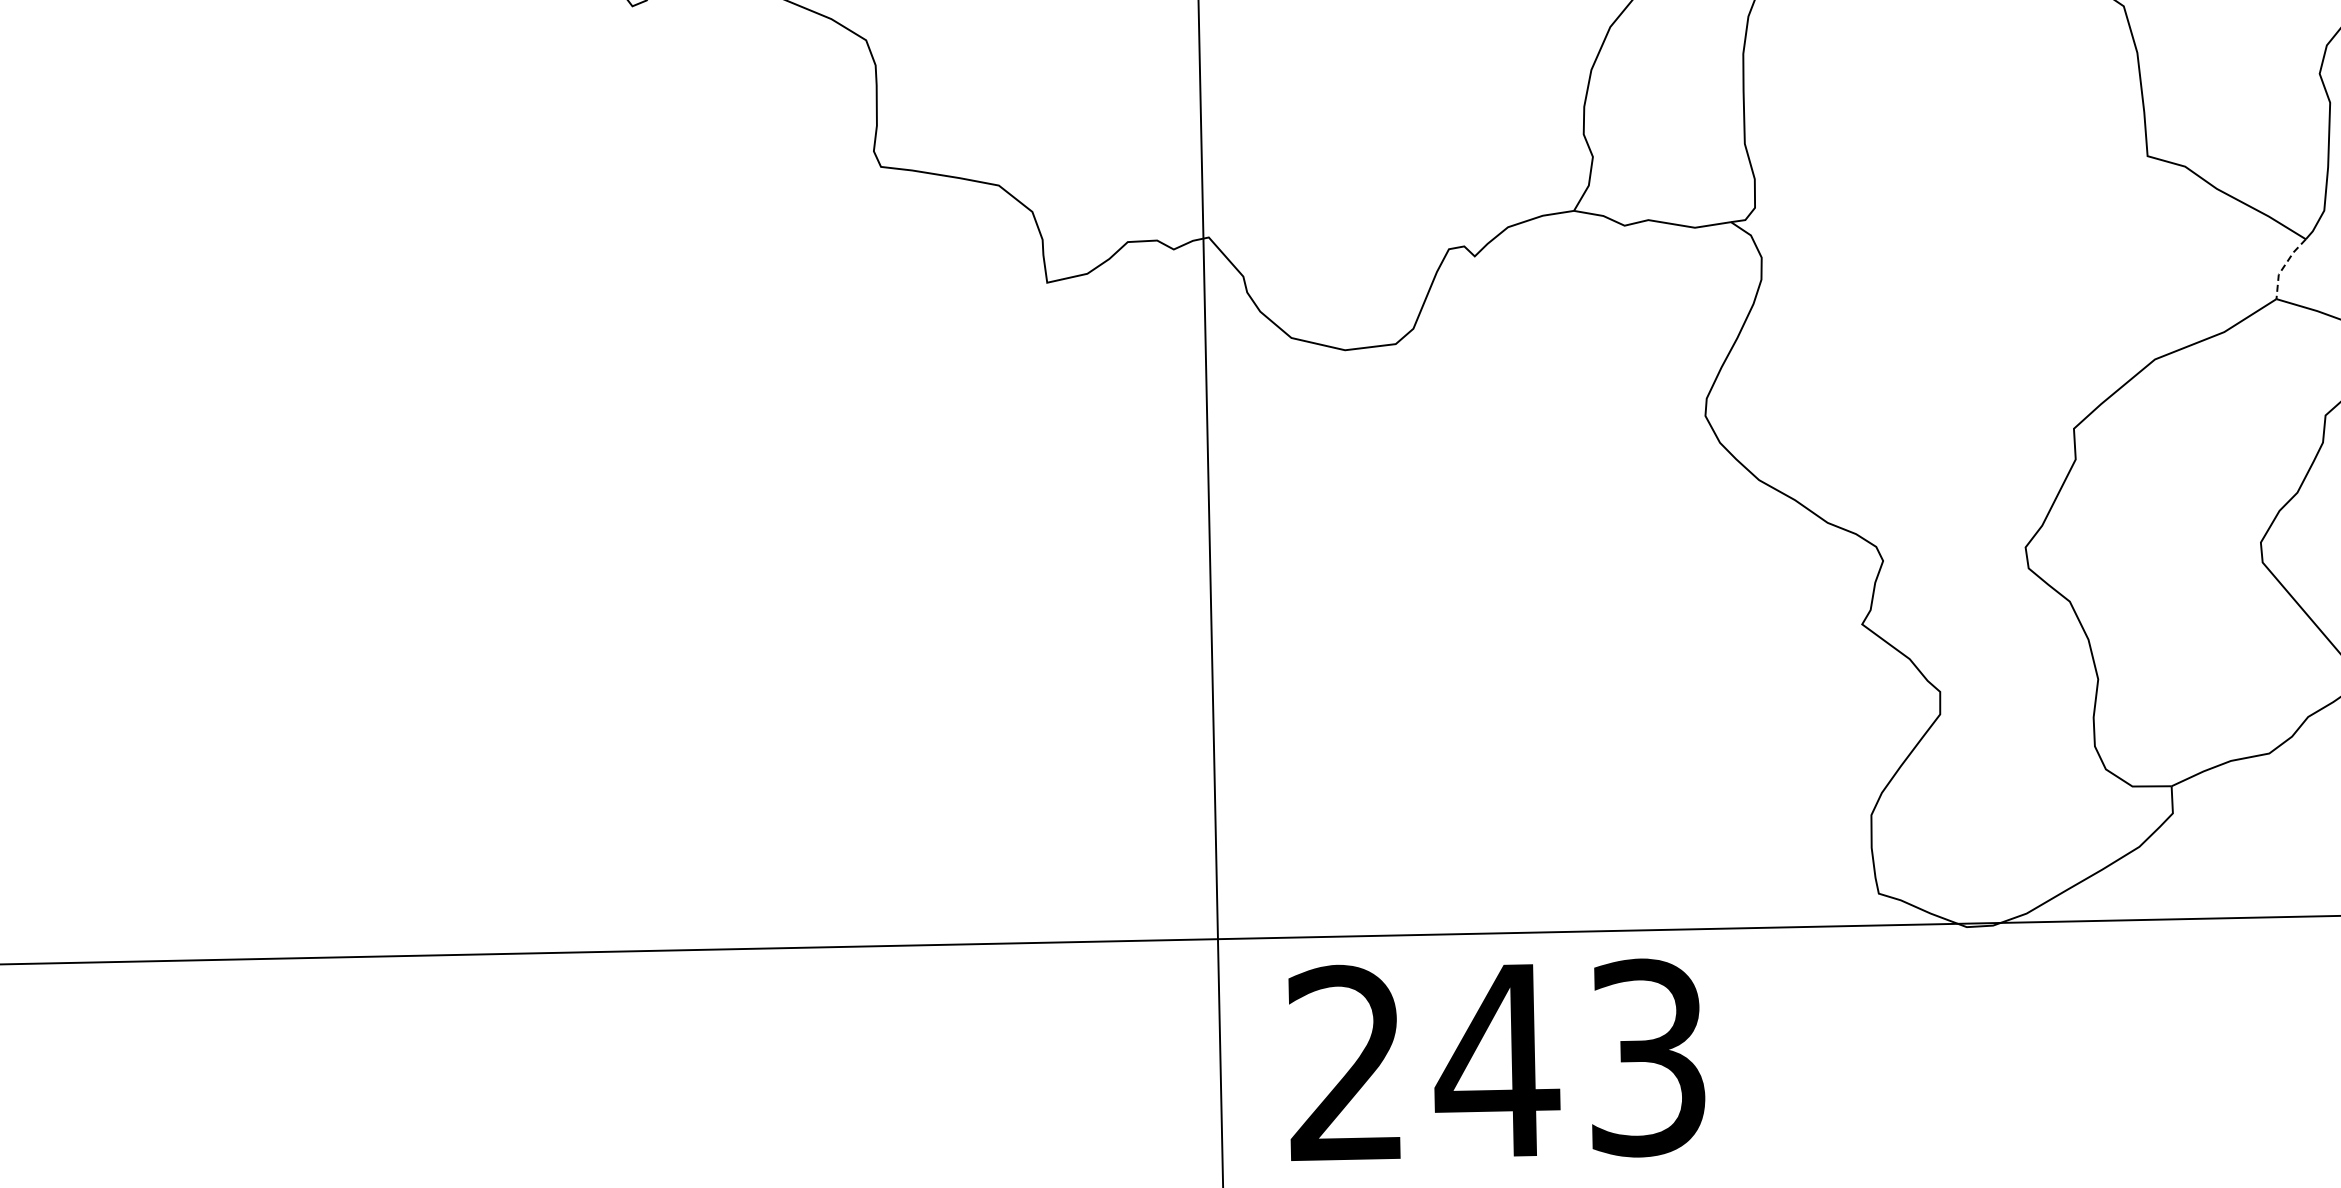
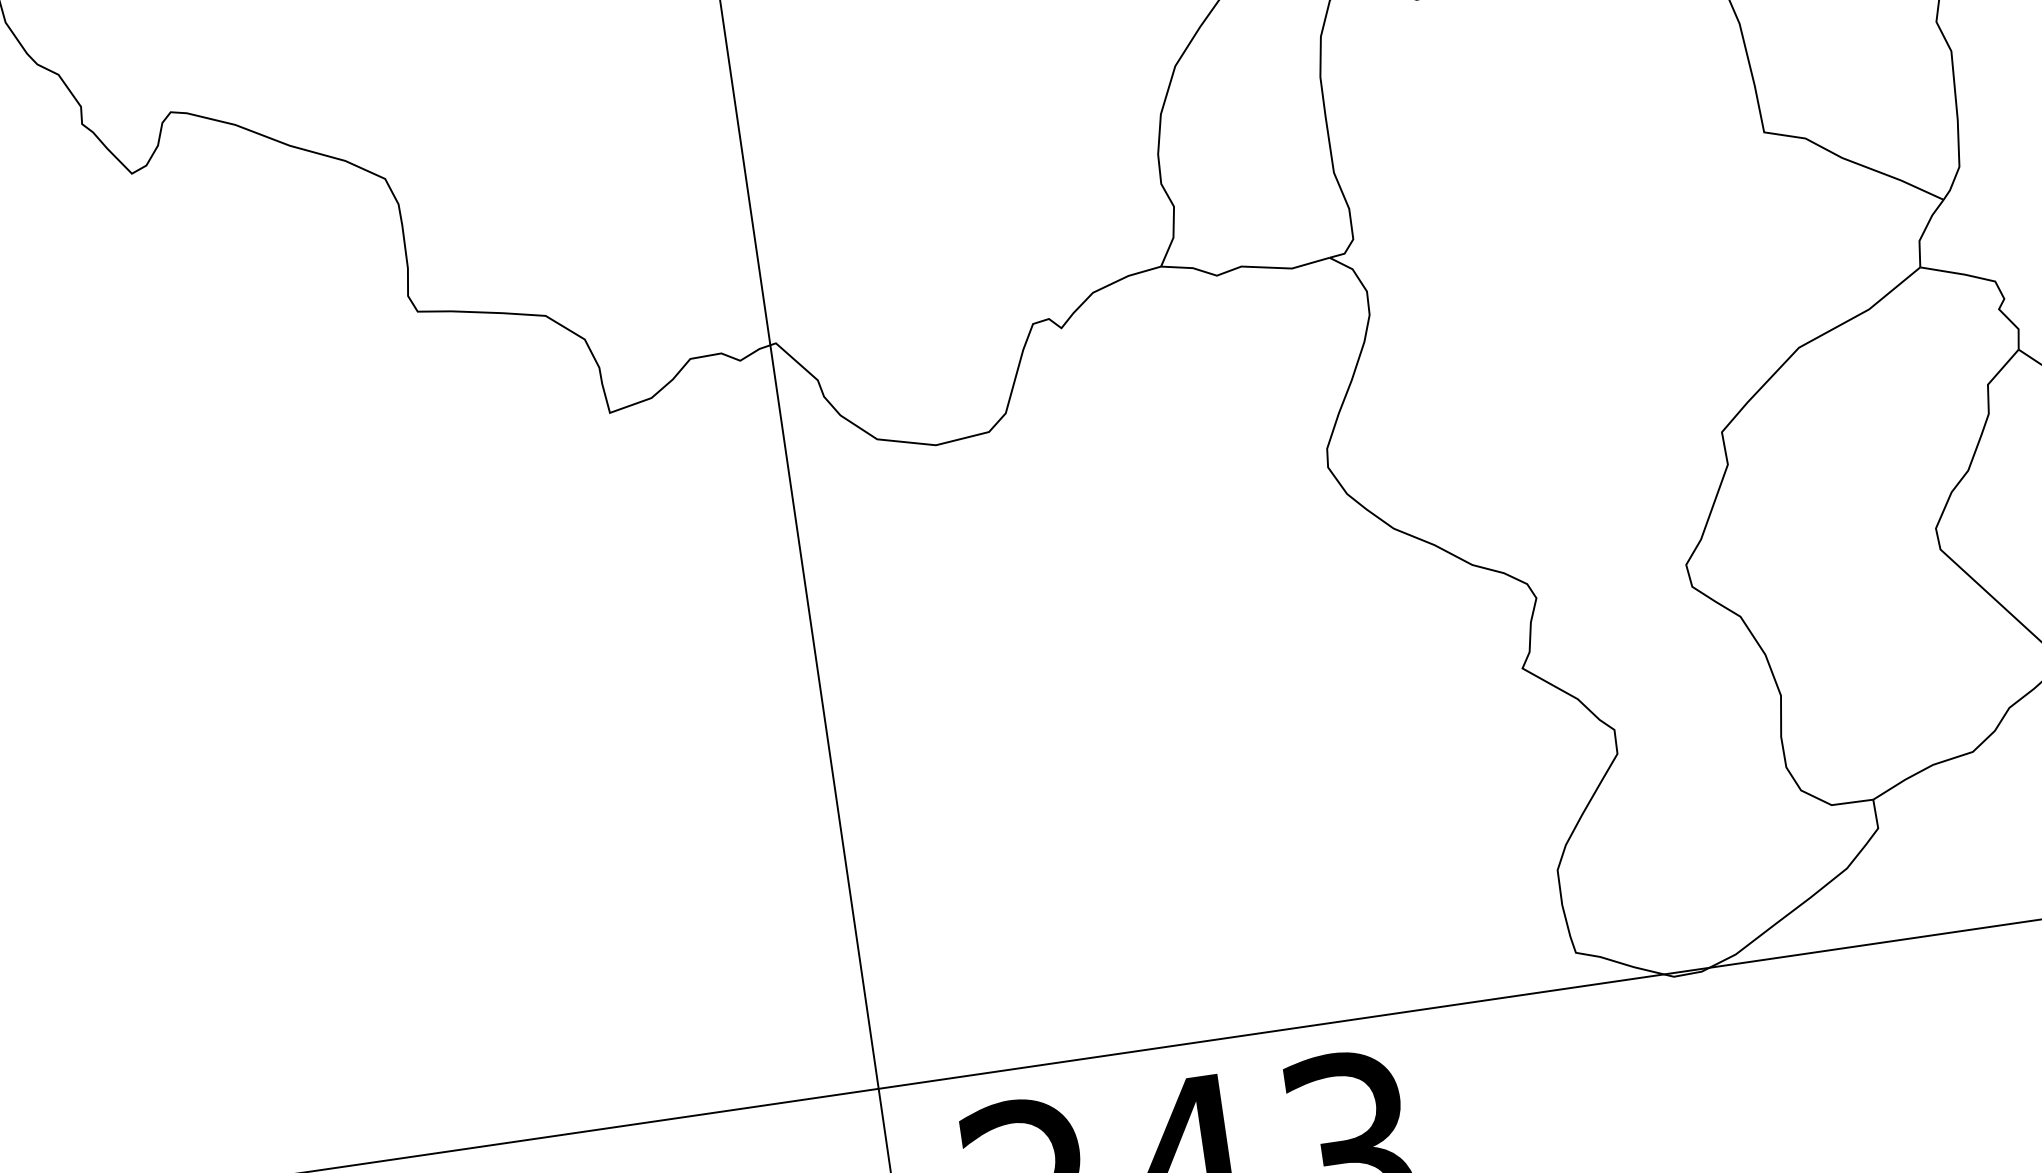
line: (2284, 266) -> (1924, 231), dashed -> solid

